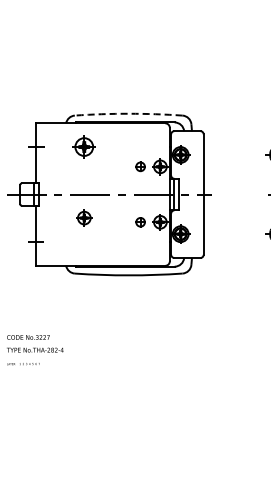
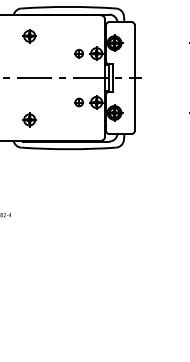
arc: (128, 113) -> (68, 6), dashed -> solid
part: (84, 146) -> (29, 35), size x0.71
part: (84, 217) -> (29, 119), moved

